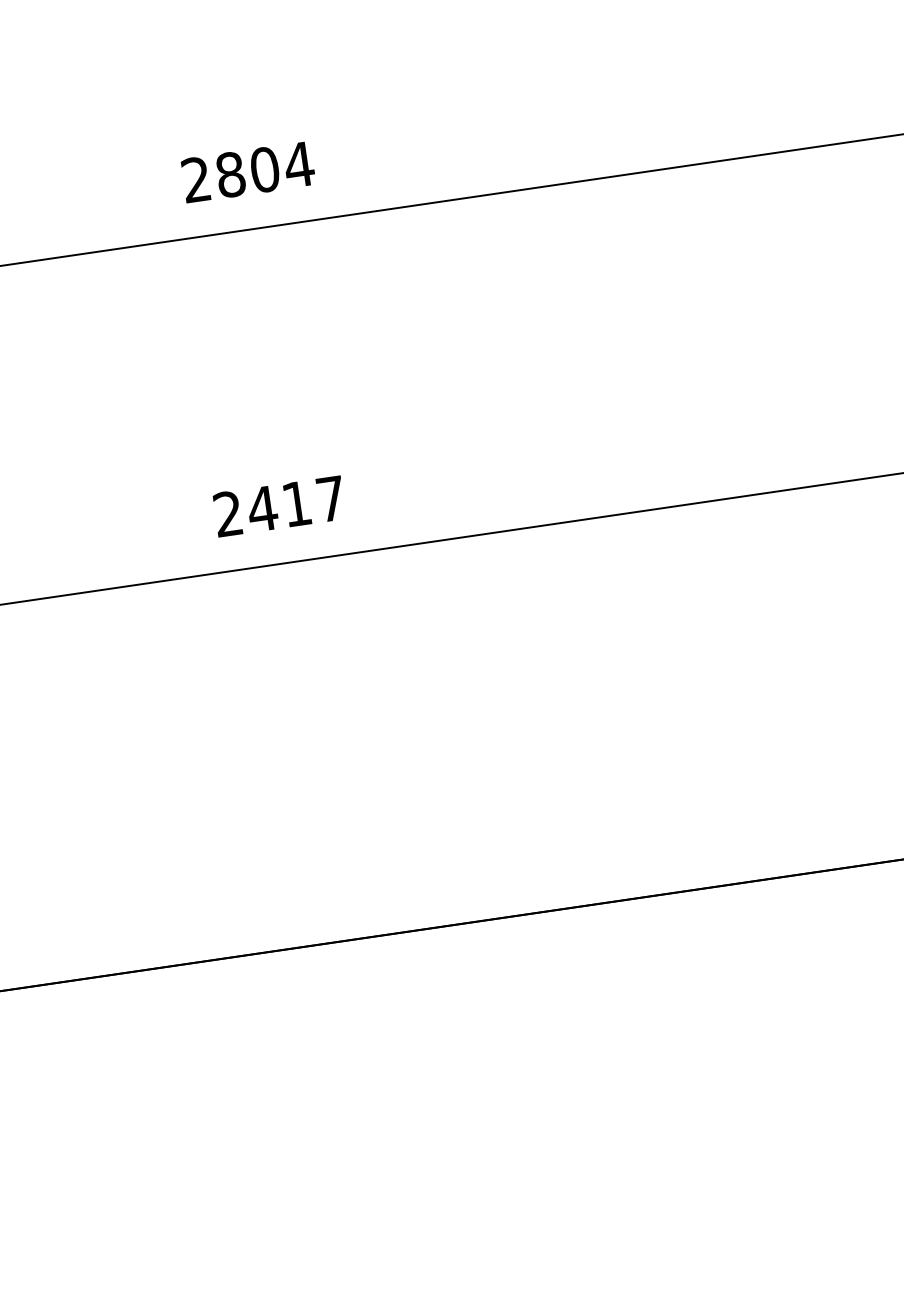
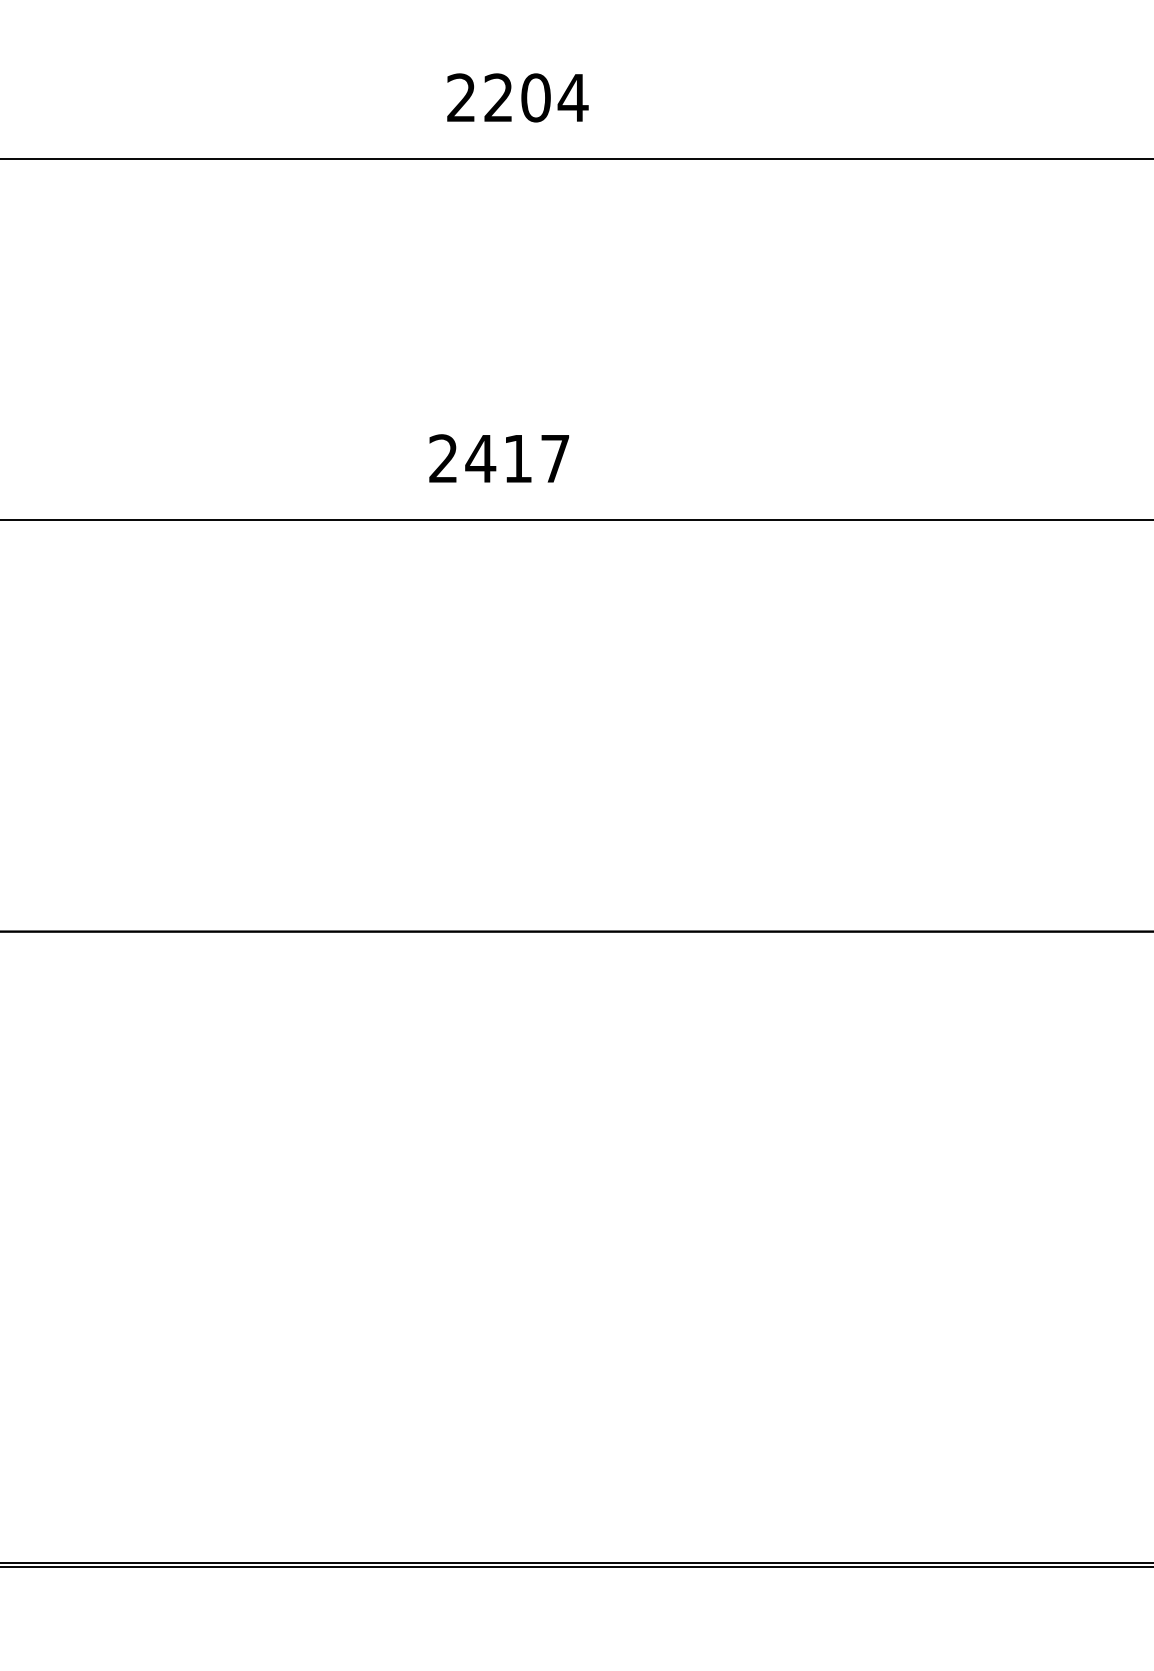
text: (230, 174) -> (498, 97), 2804 -> 2204

